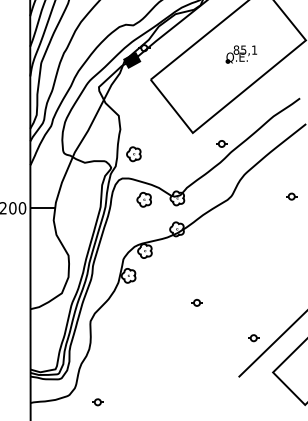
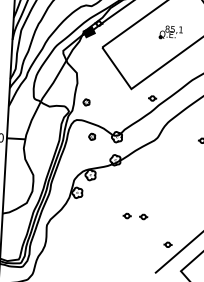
part: (133, 154) -> (86, 102), size x0.6
part: (143, 199) -> (91, 136), size x0.6
part: (218, 302) -> (143, 216), added

